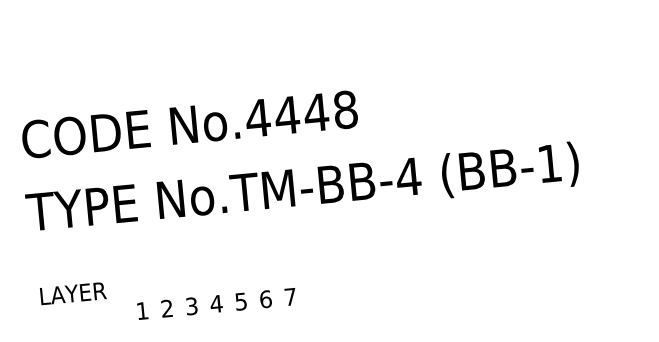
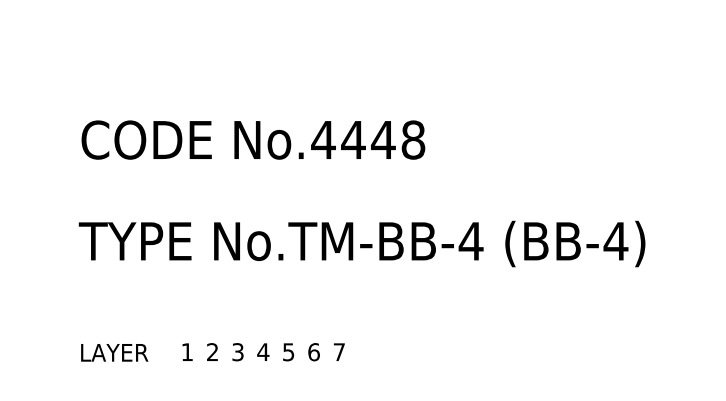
text: (189, 124) -> (253, 139), moved
text: (549, 163) -> (615, 241), (BB-1) -> (BB-4)
text: (73, 293) -> (114, 352), moved

